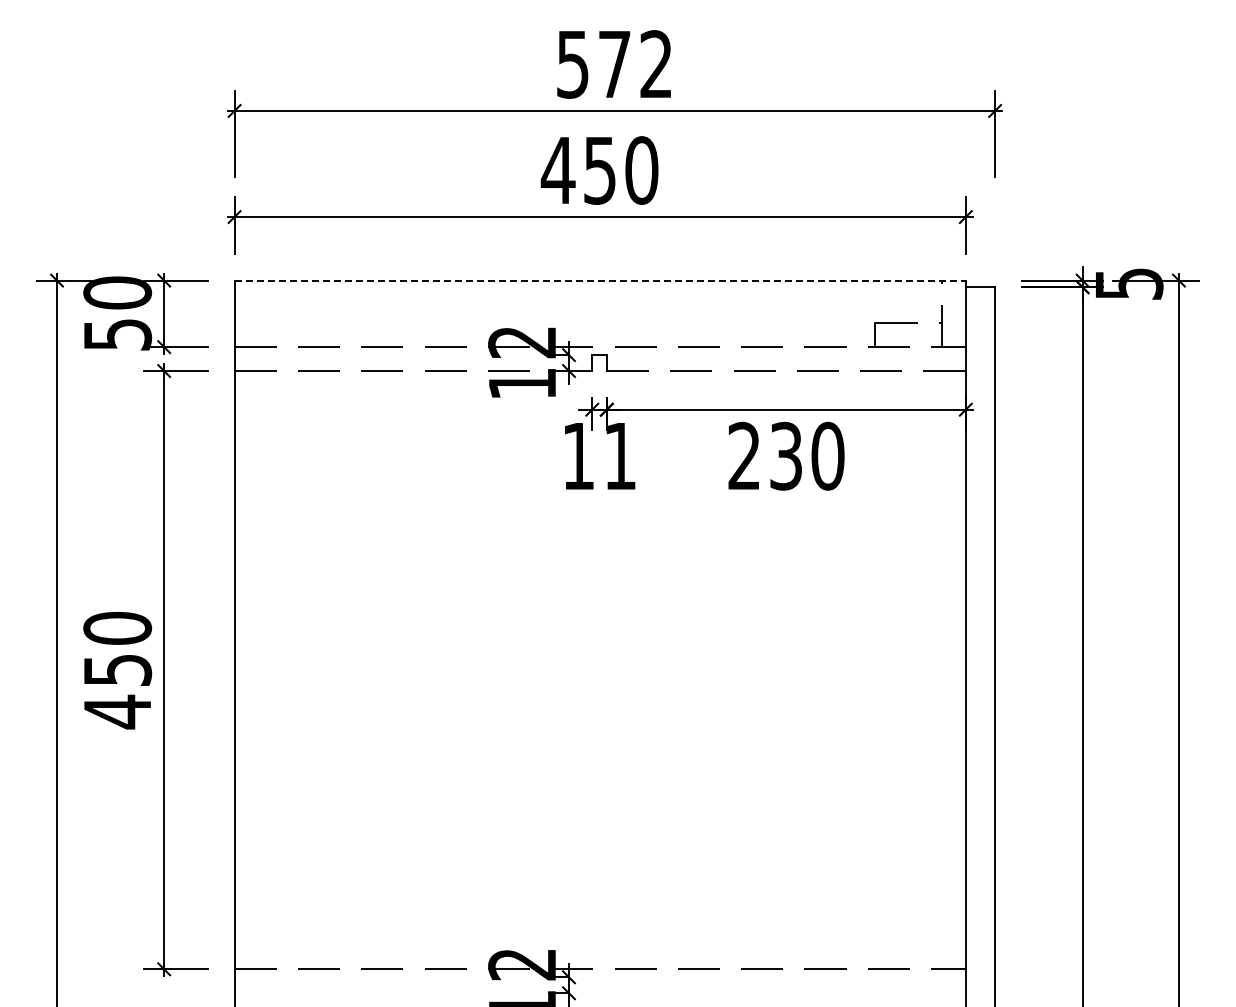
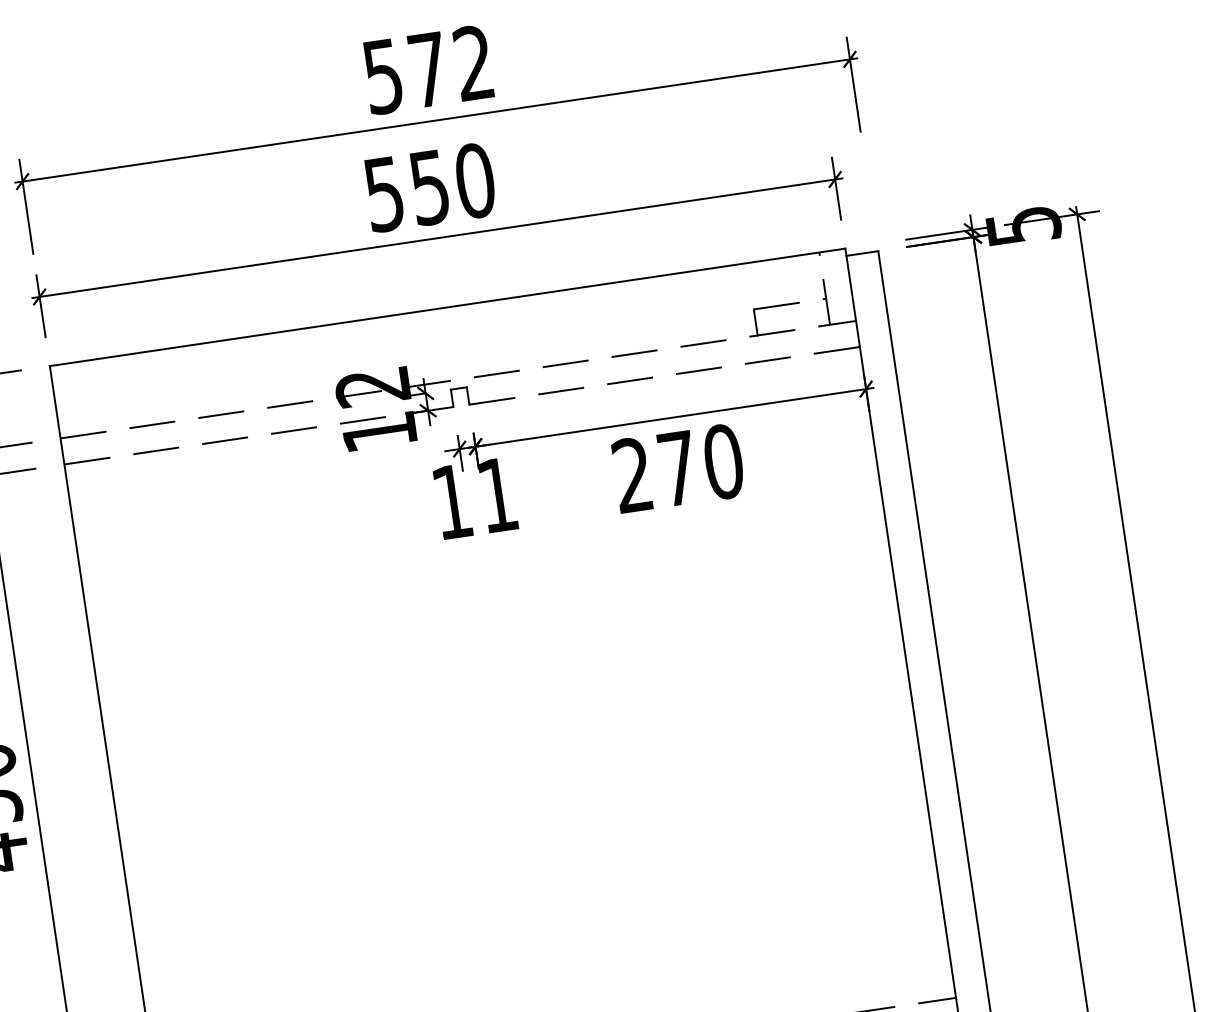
text: (557, 170) -> (383, 194), 450 -> 550
line: (600, 280) -> (447, 307), dashed -> solid
text: (785, 455) -> (677, 467), 230 -> 270

